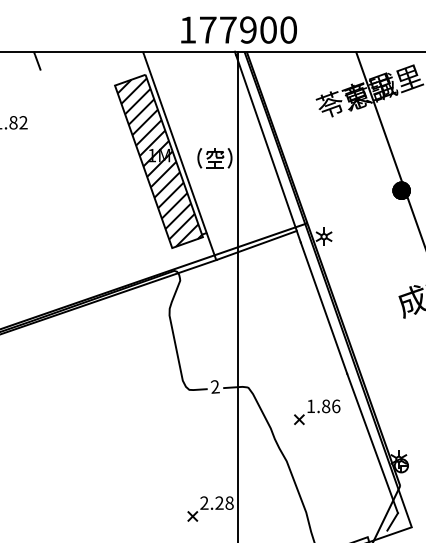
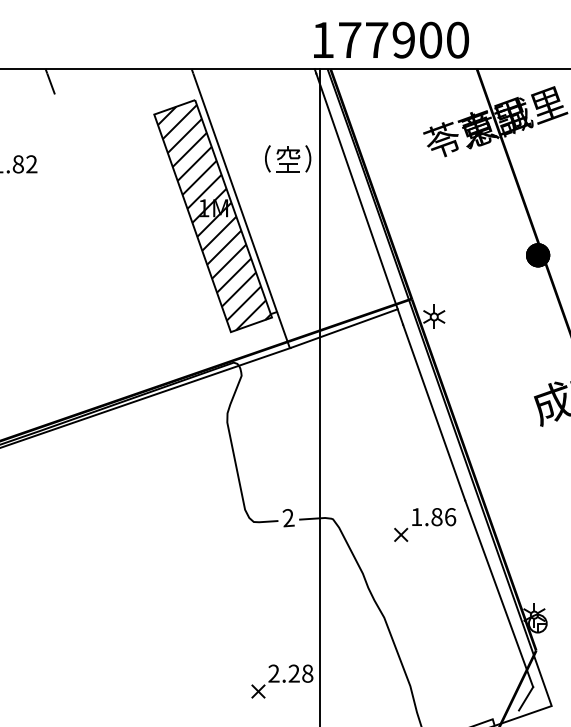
text: (239, 29) -> (391, 39), moved
part: (215, 157) -> (288, 158), moved
part: (317, 411) -> (425, 524), moved

